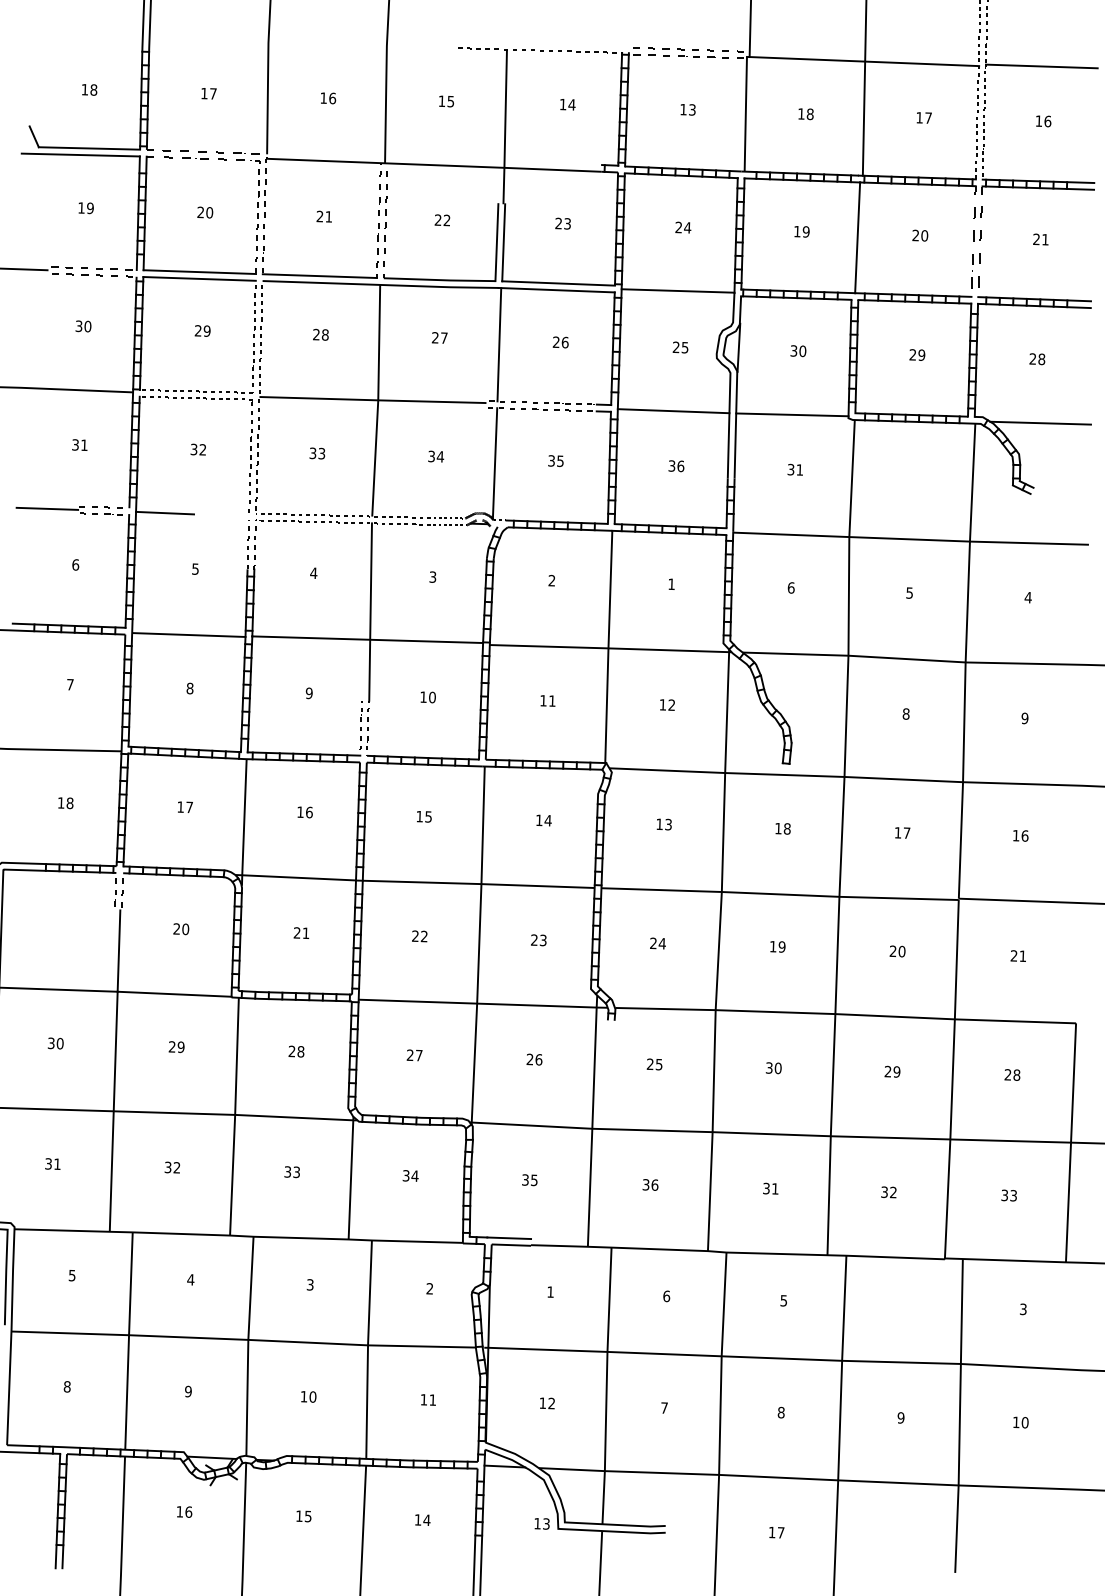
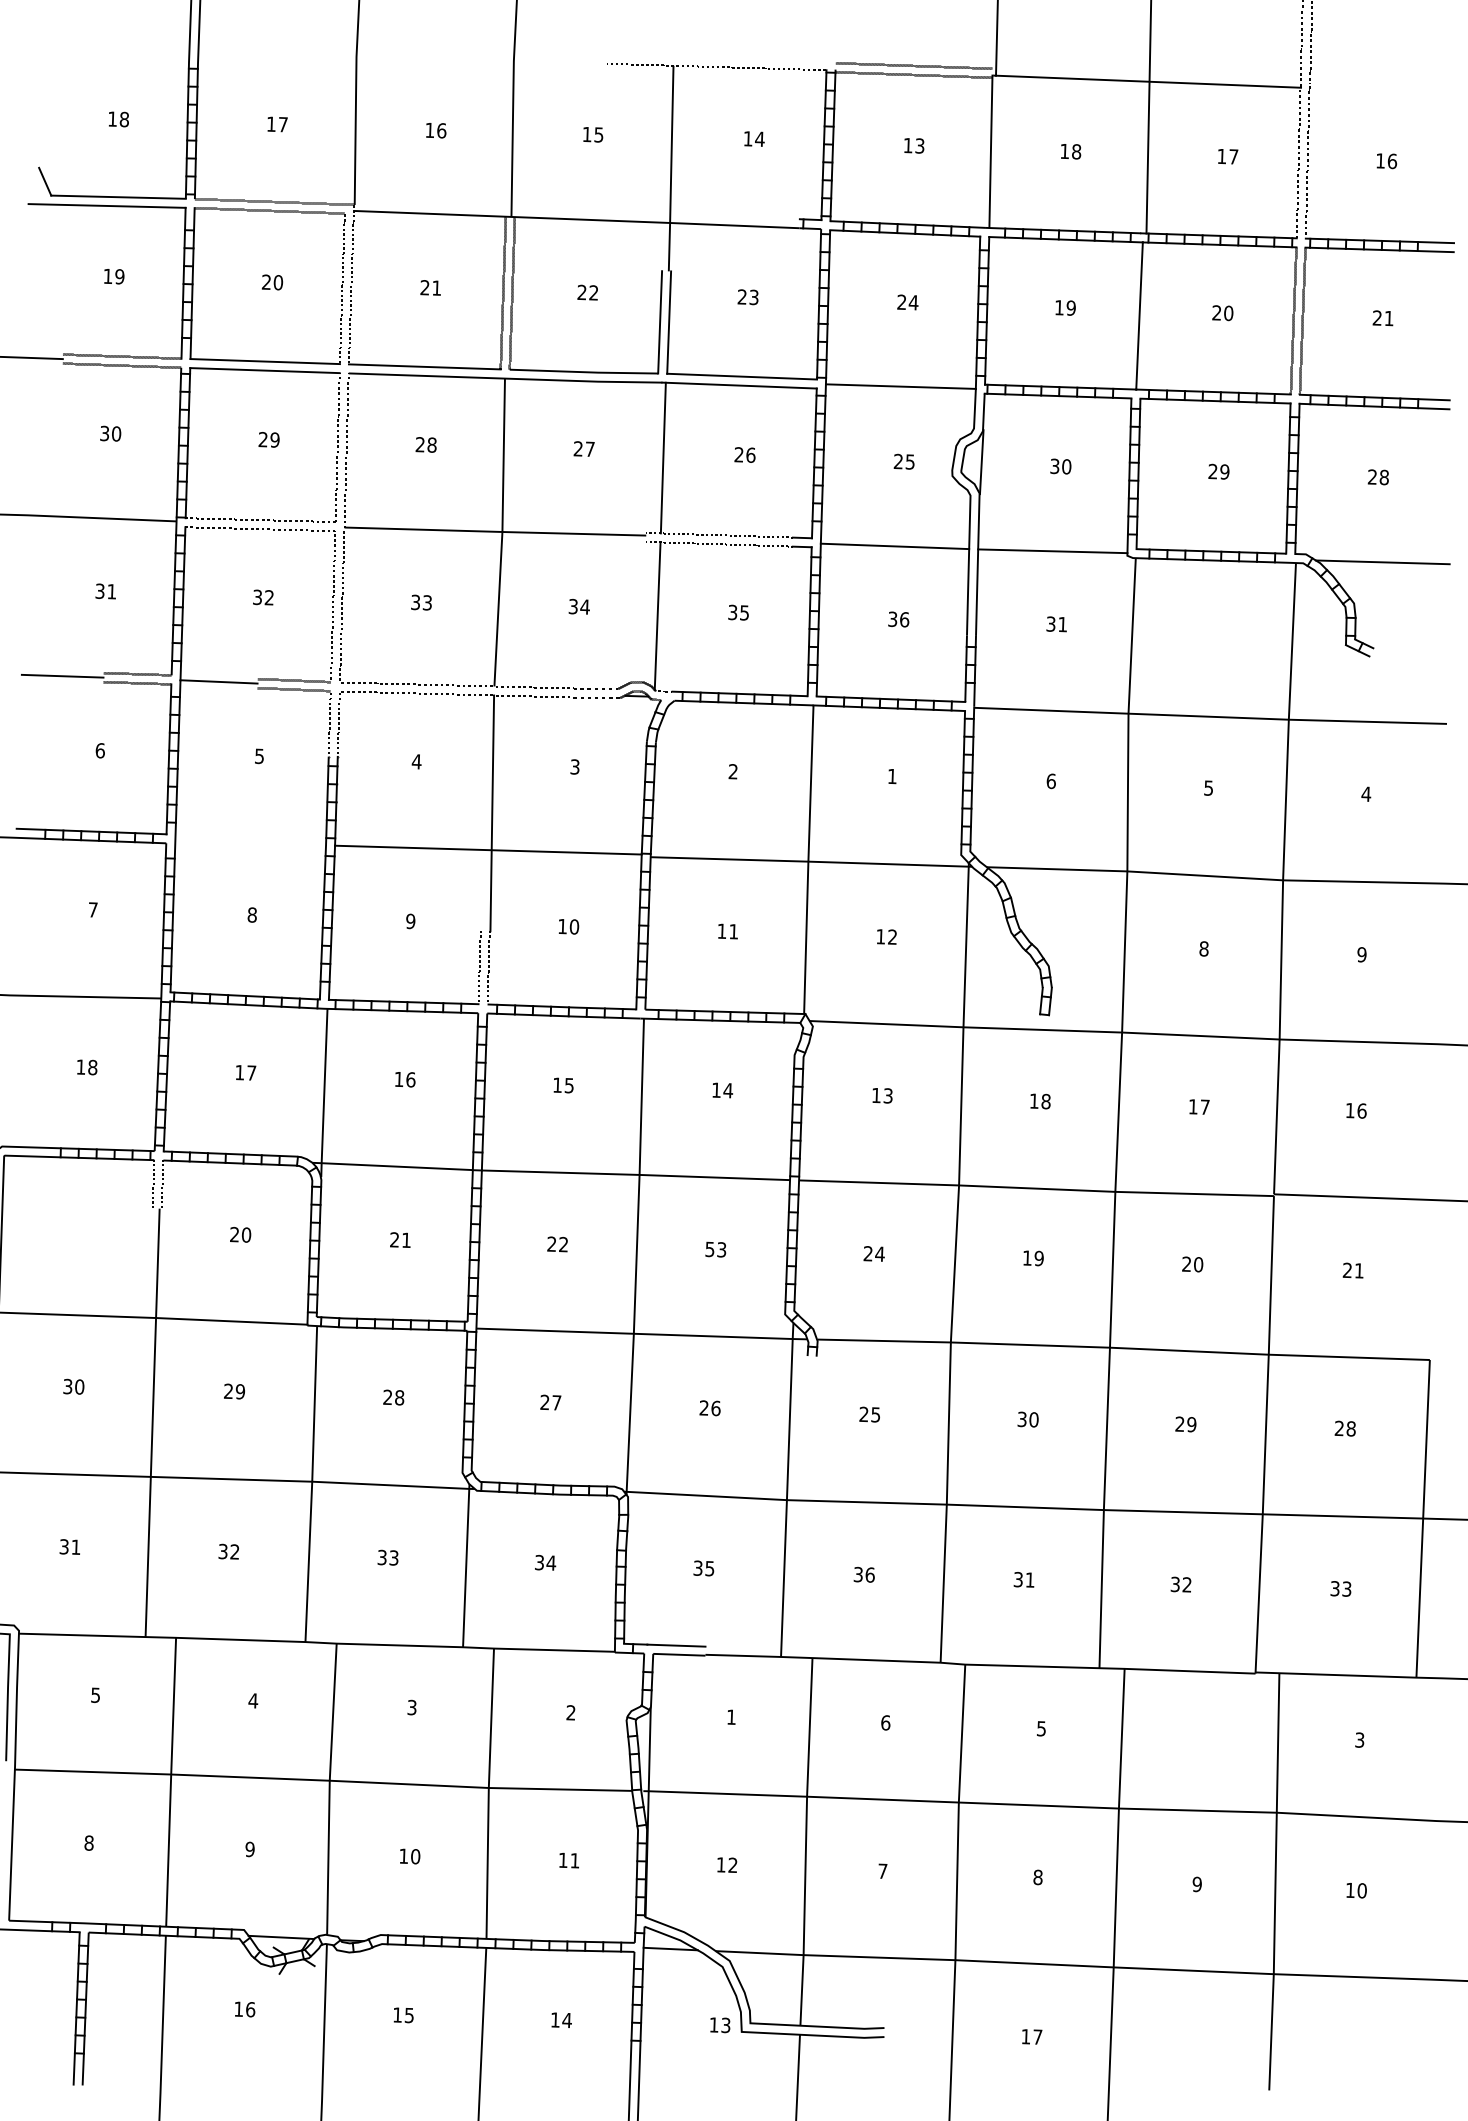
line: (1041, 65) -> (1384, 87), removed
line: (189, 634) -> (251, 843), removed
text: (534, 940) -> (709, 1249), 23 -> 53

